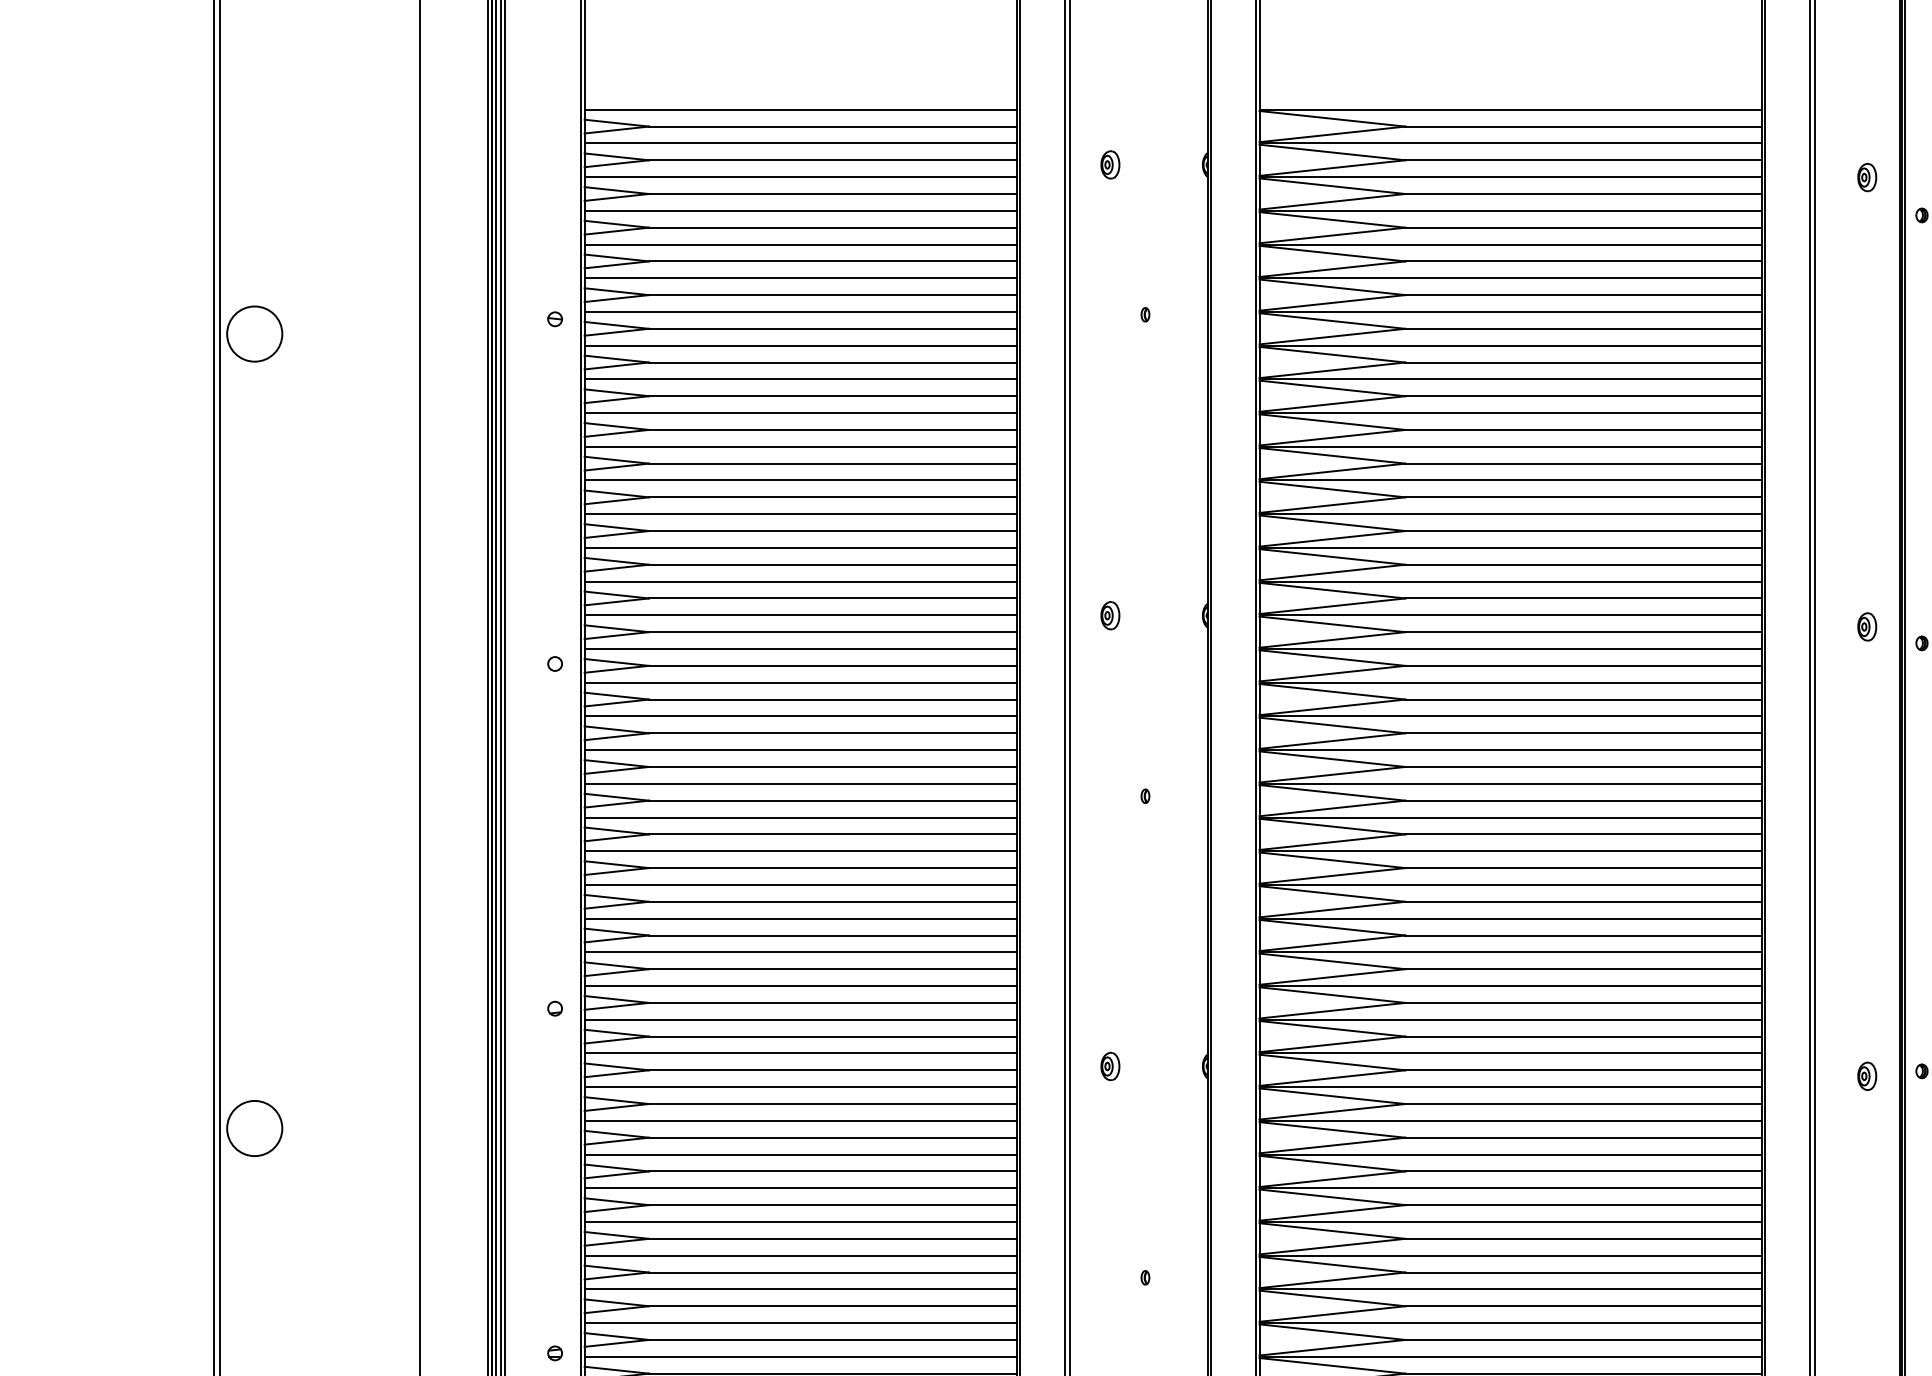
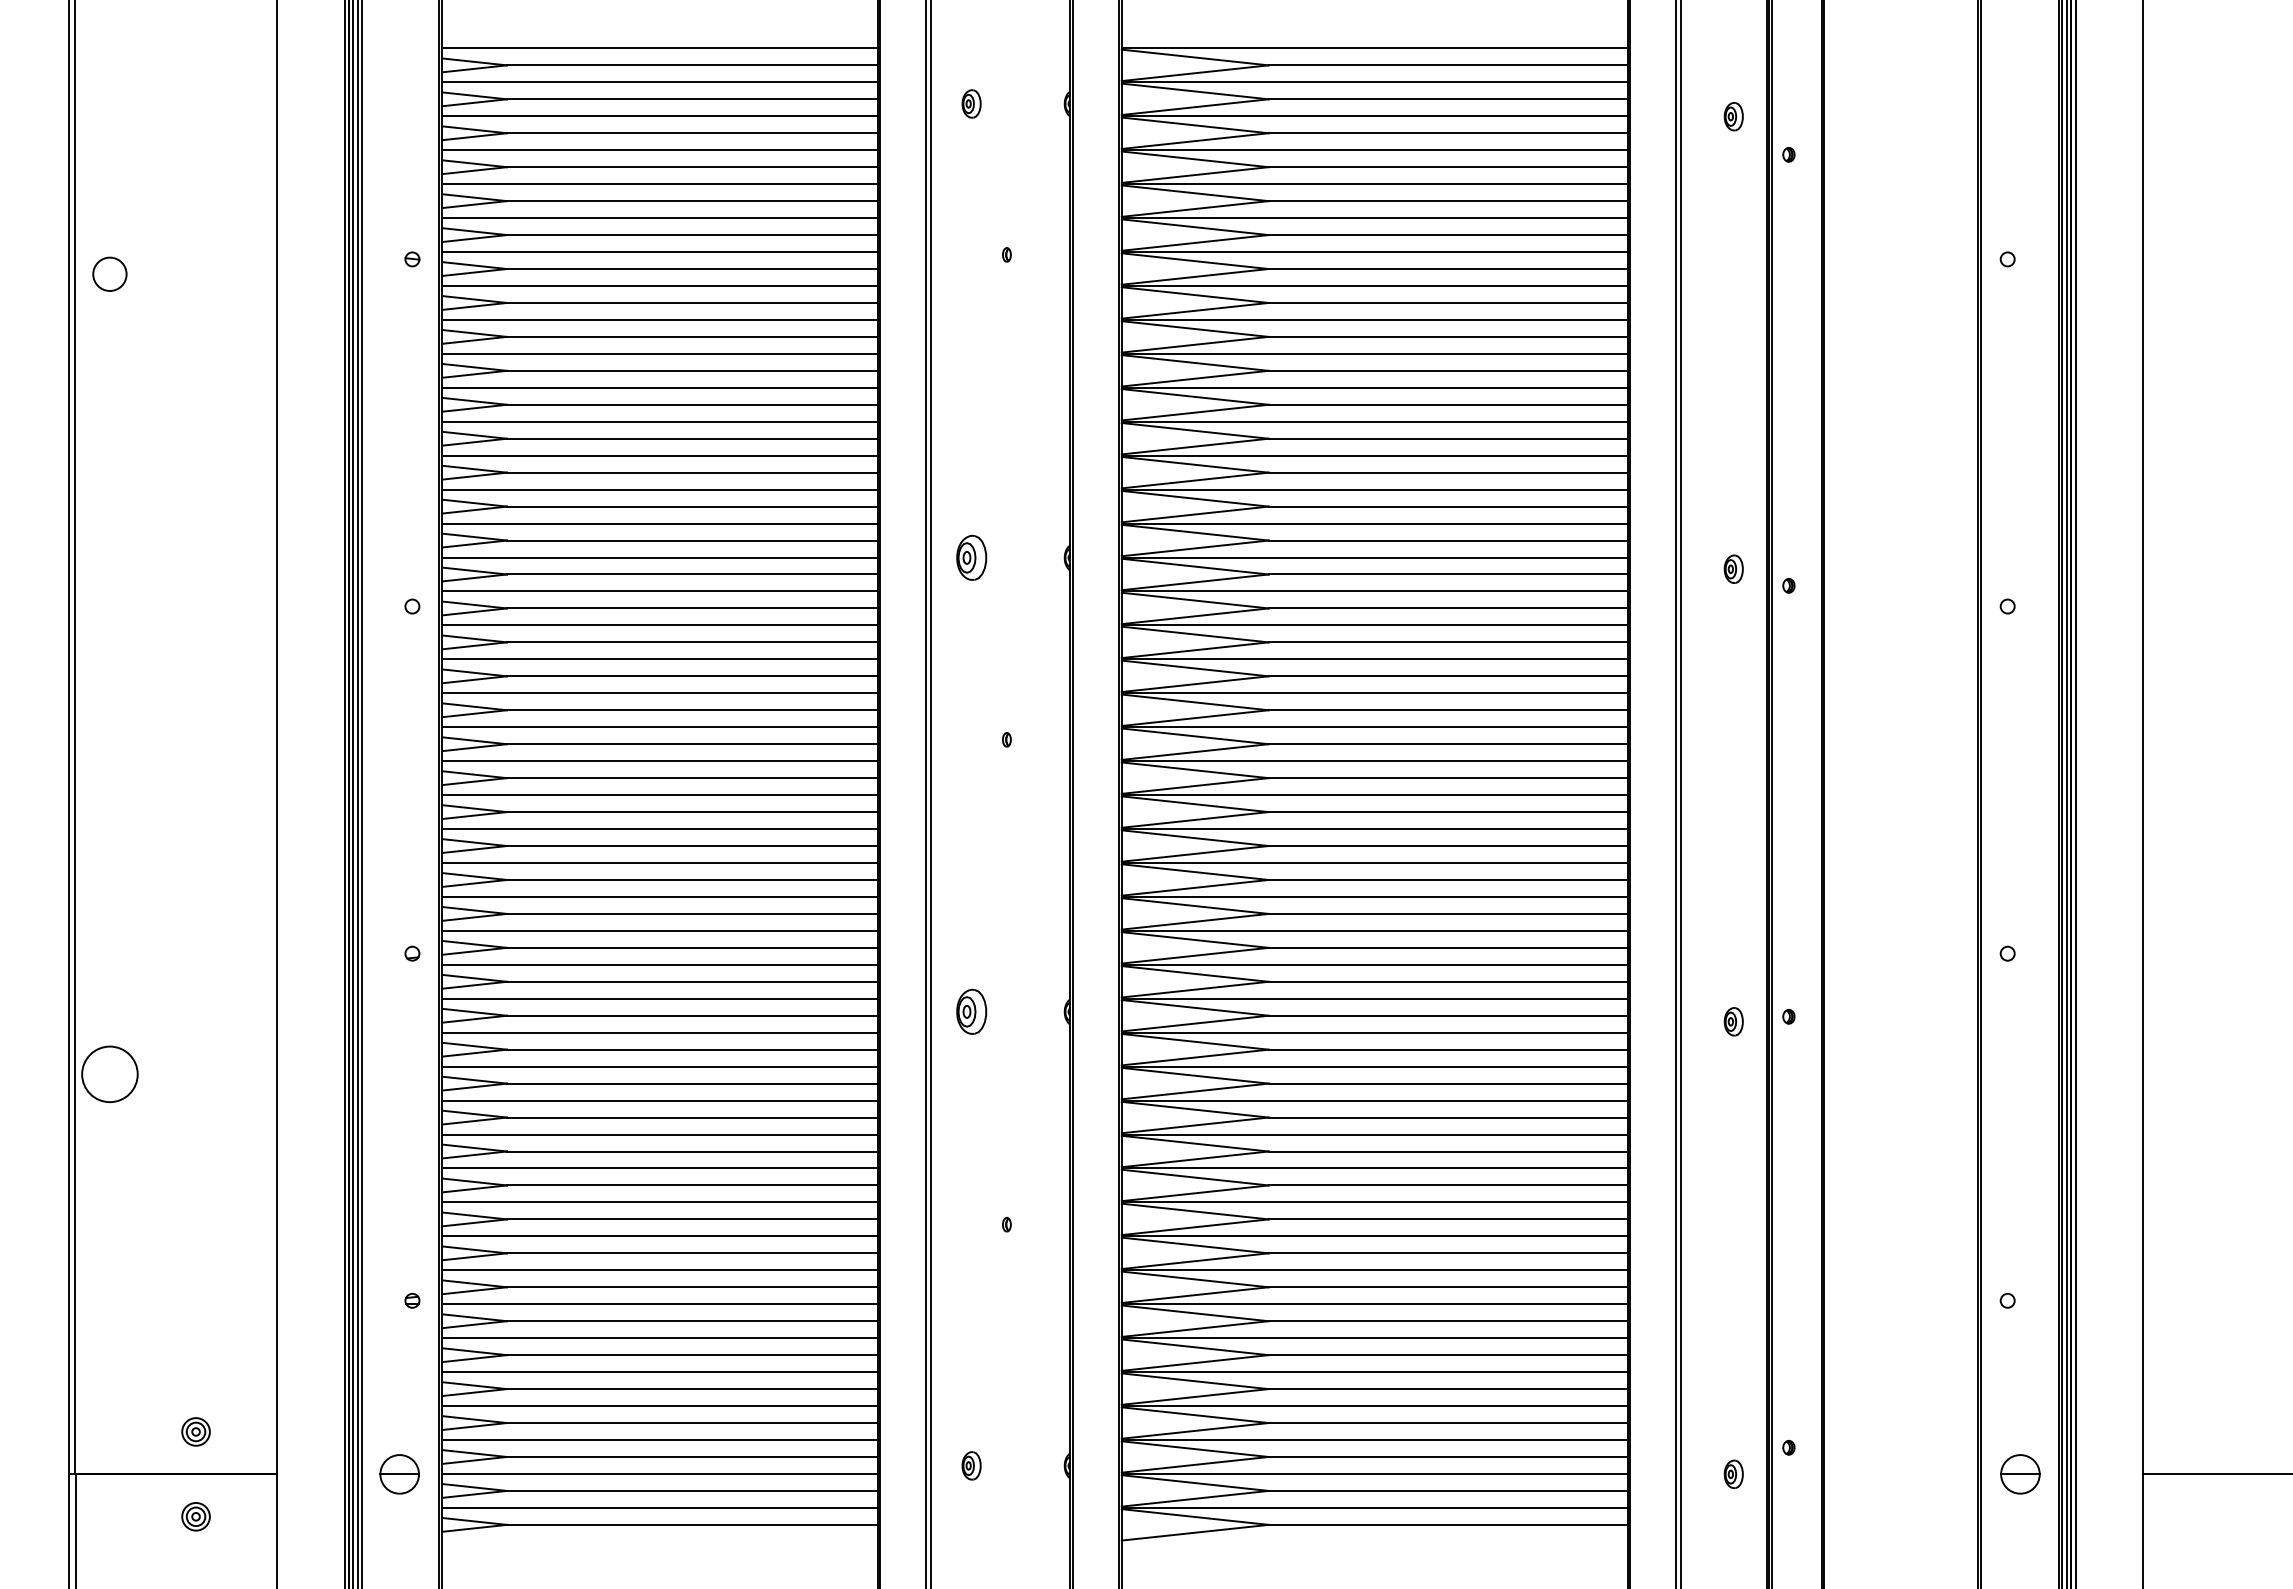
circle: (254, 334) -> (109, 274), size x0.6
part: (1110, 615) -> (971, 557), size x1.6
part: (1110, 1066) -> (971, 1011), size x1.6

